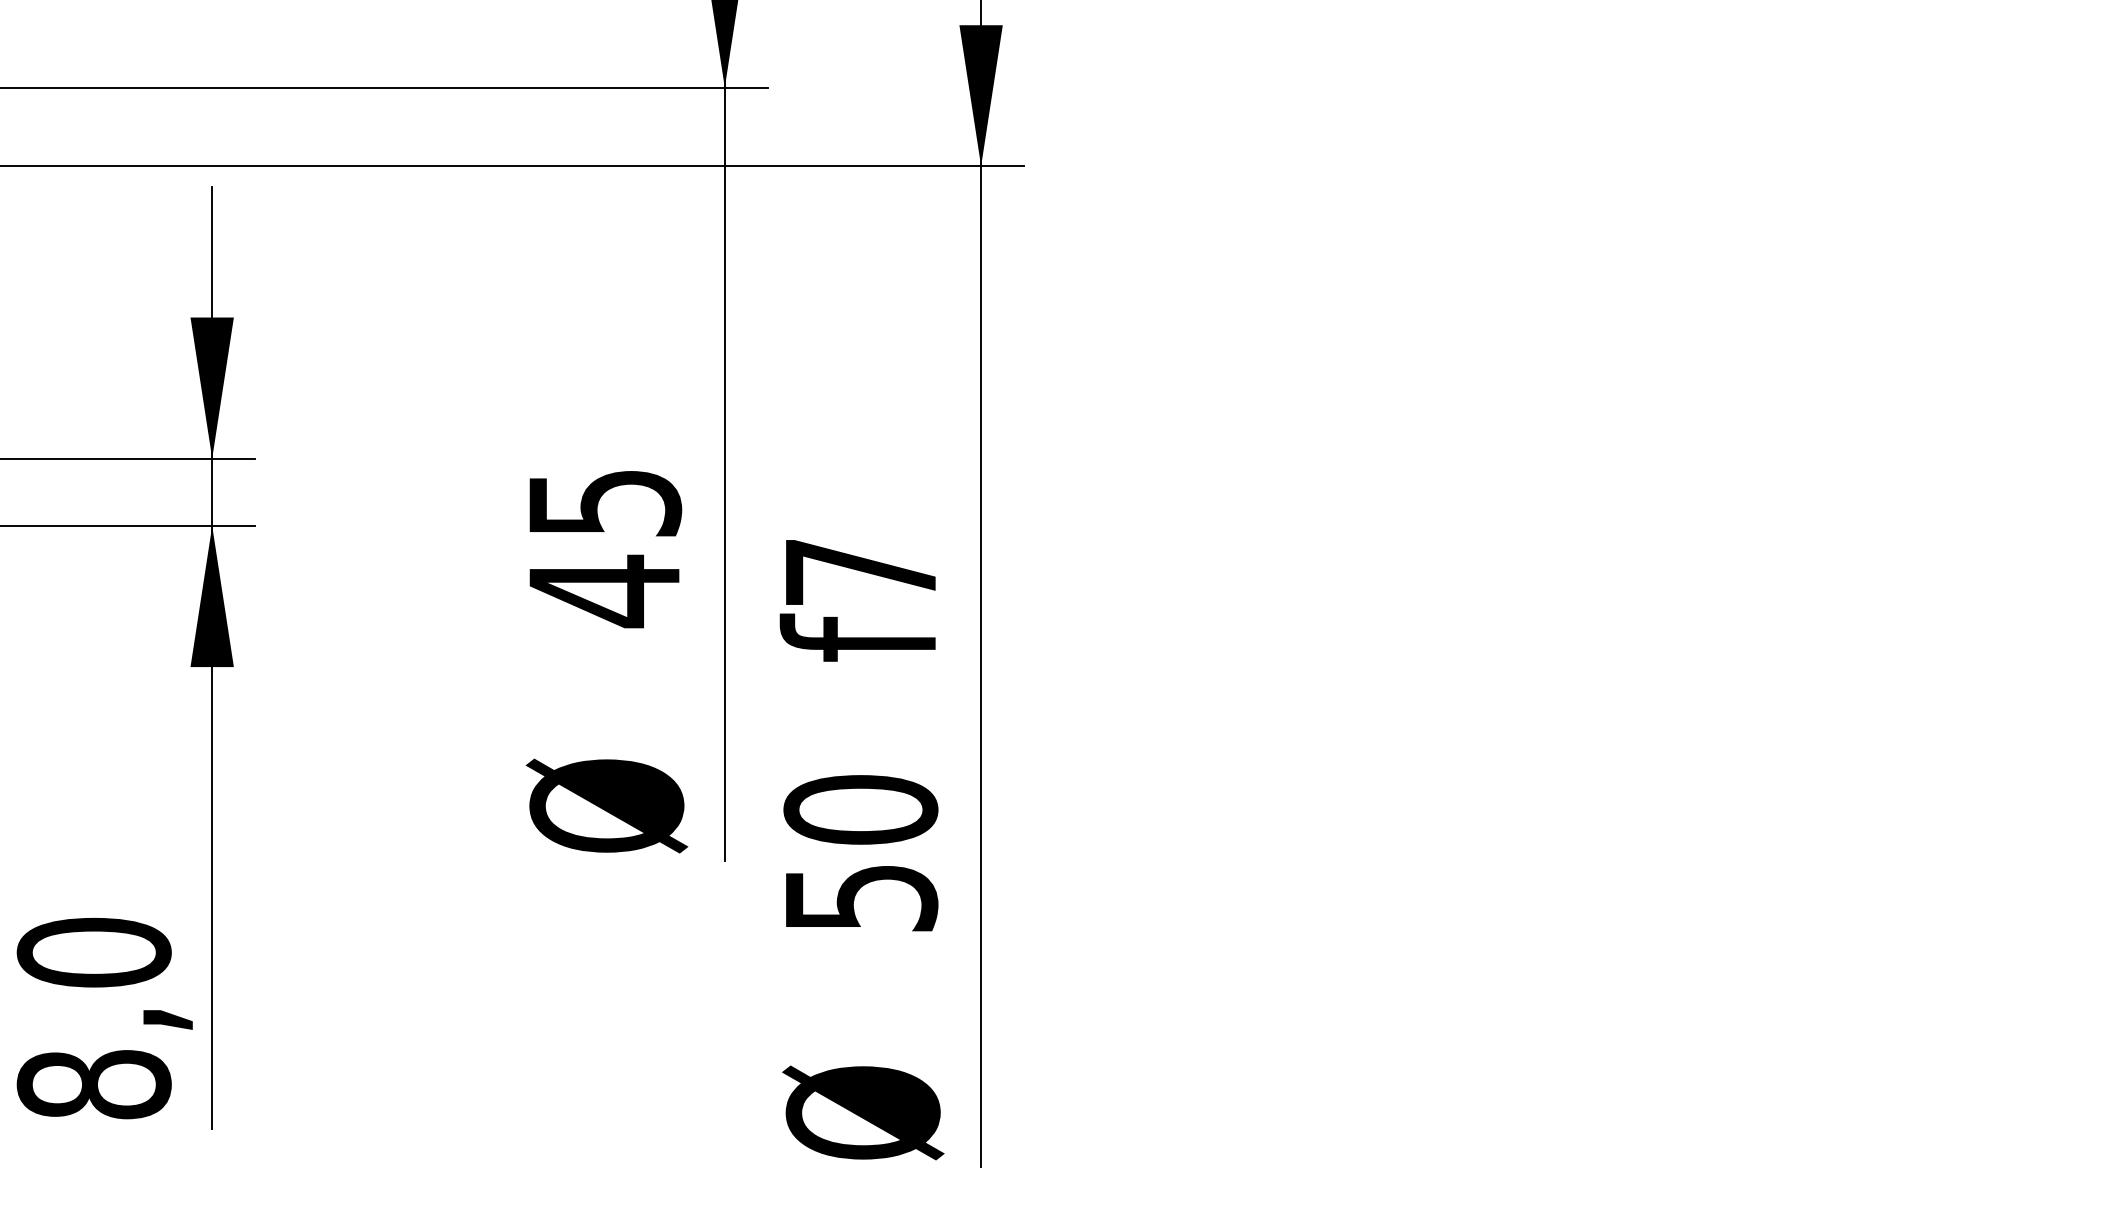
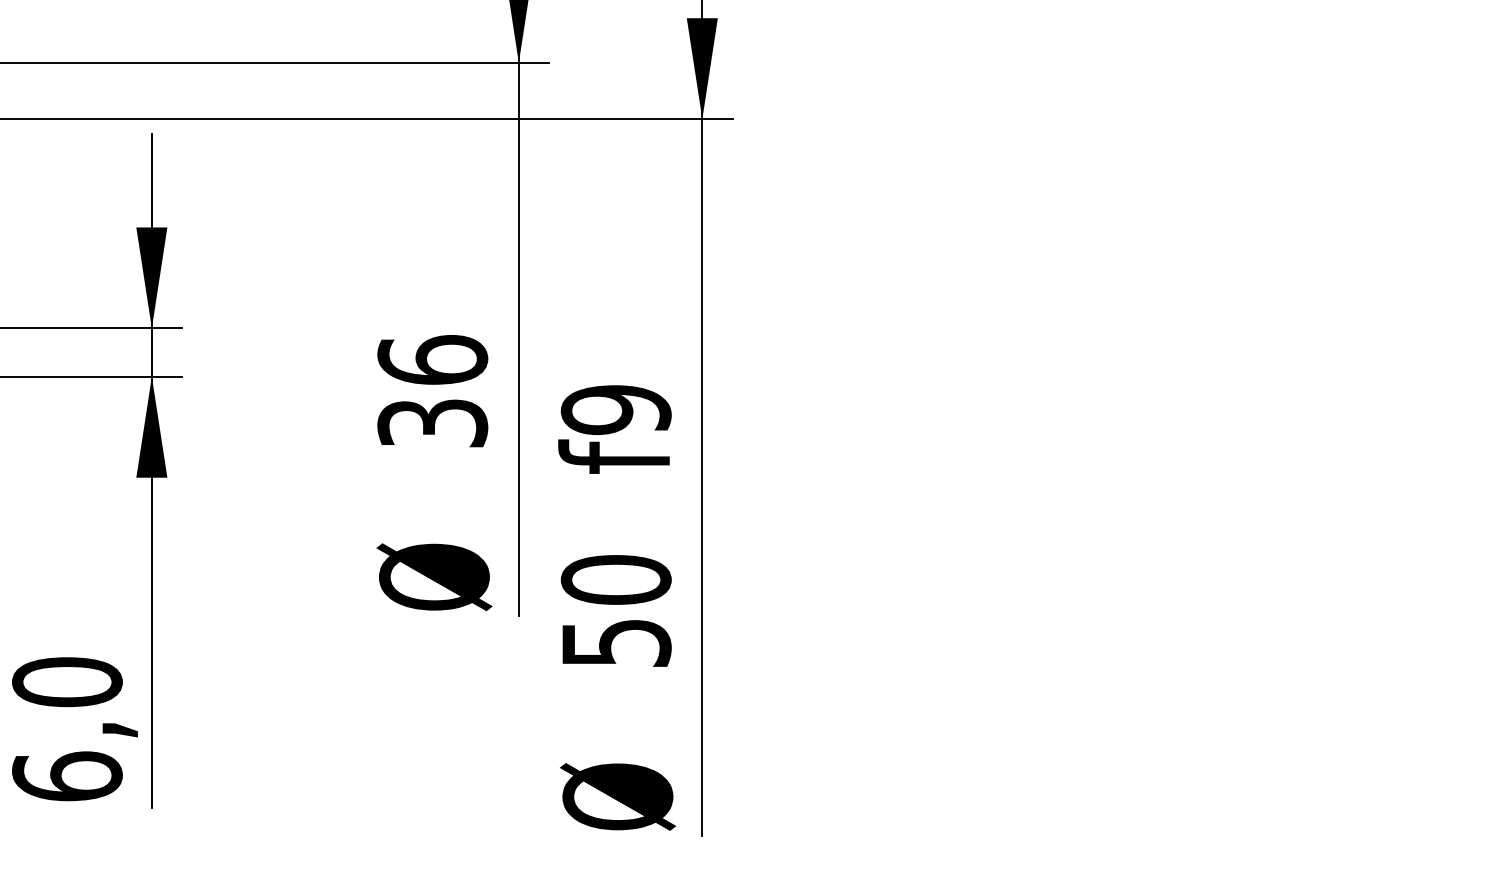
text: (604, 547) -> (432, 392), 45 -> 36
text: (860, 572) -> (615, 410), f7 -> f9
text: (93, 1084) -> (66, 776), 8,0 -> 6,0

